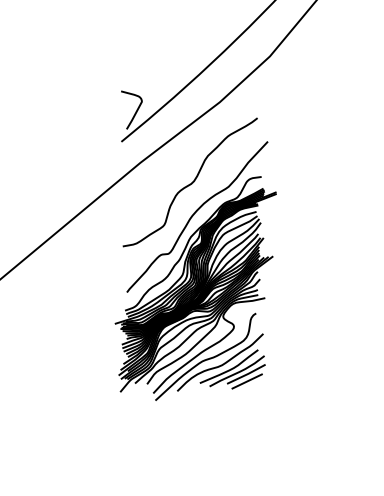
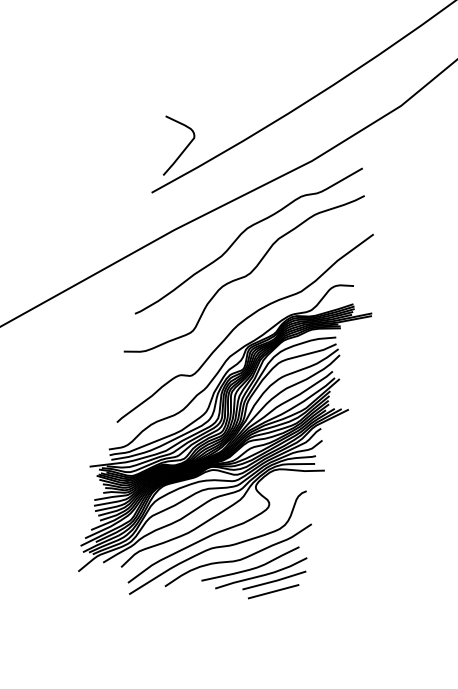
curve: (185, 156) -> (244, 233), added

